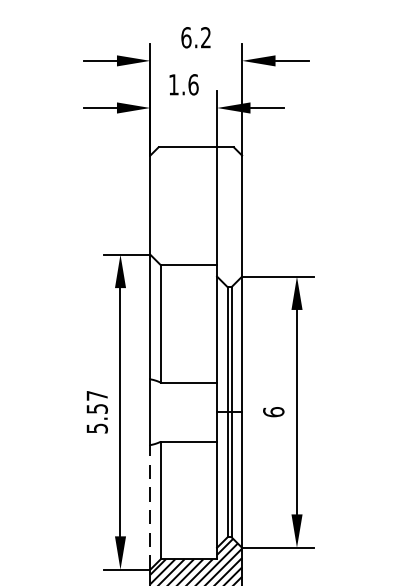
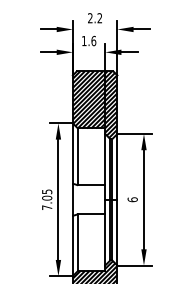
text: (186, 38) -> (90, 18), 6.2 -> 2.2
hatch: (194, 215) -> (94, 104), added
text: (97, 411) -> (47, 199), 5.57 -> 7.05
line: (149, 506) -> (72, 245), dashed -> solid

